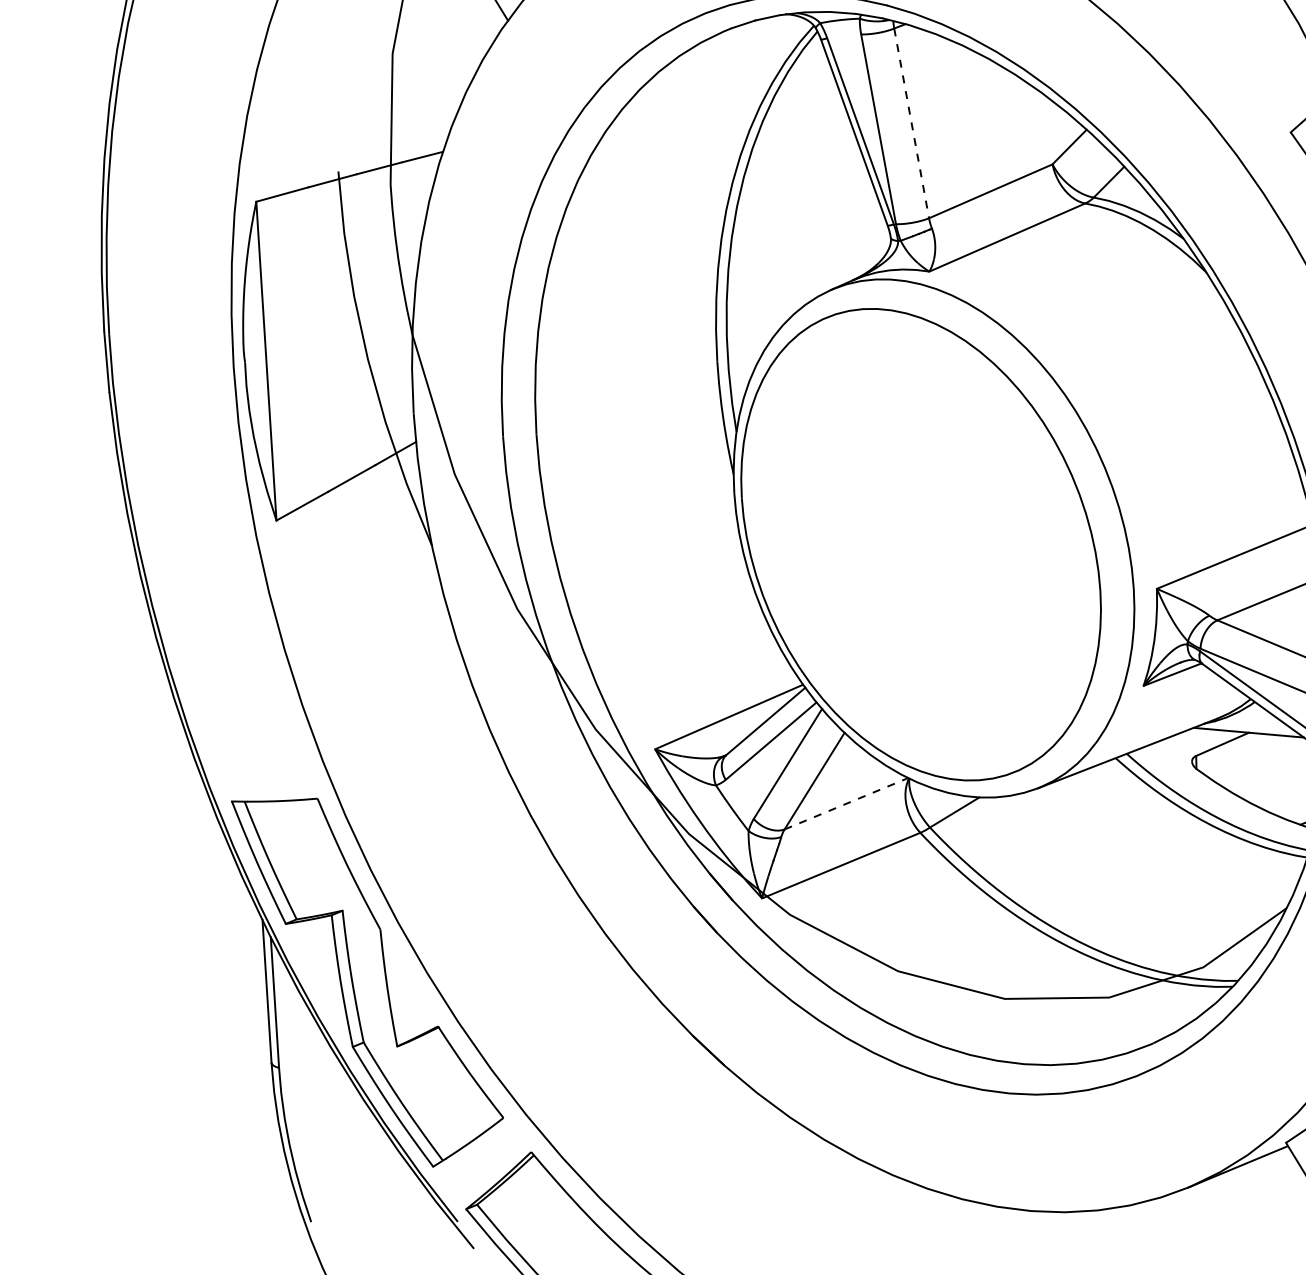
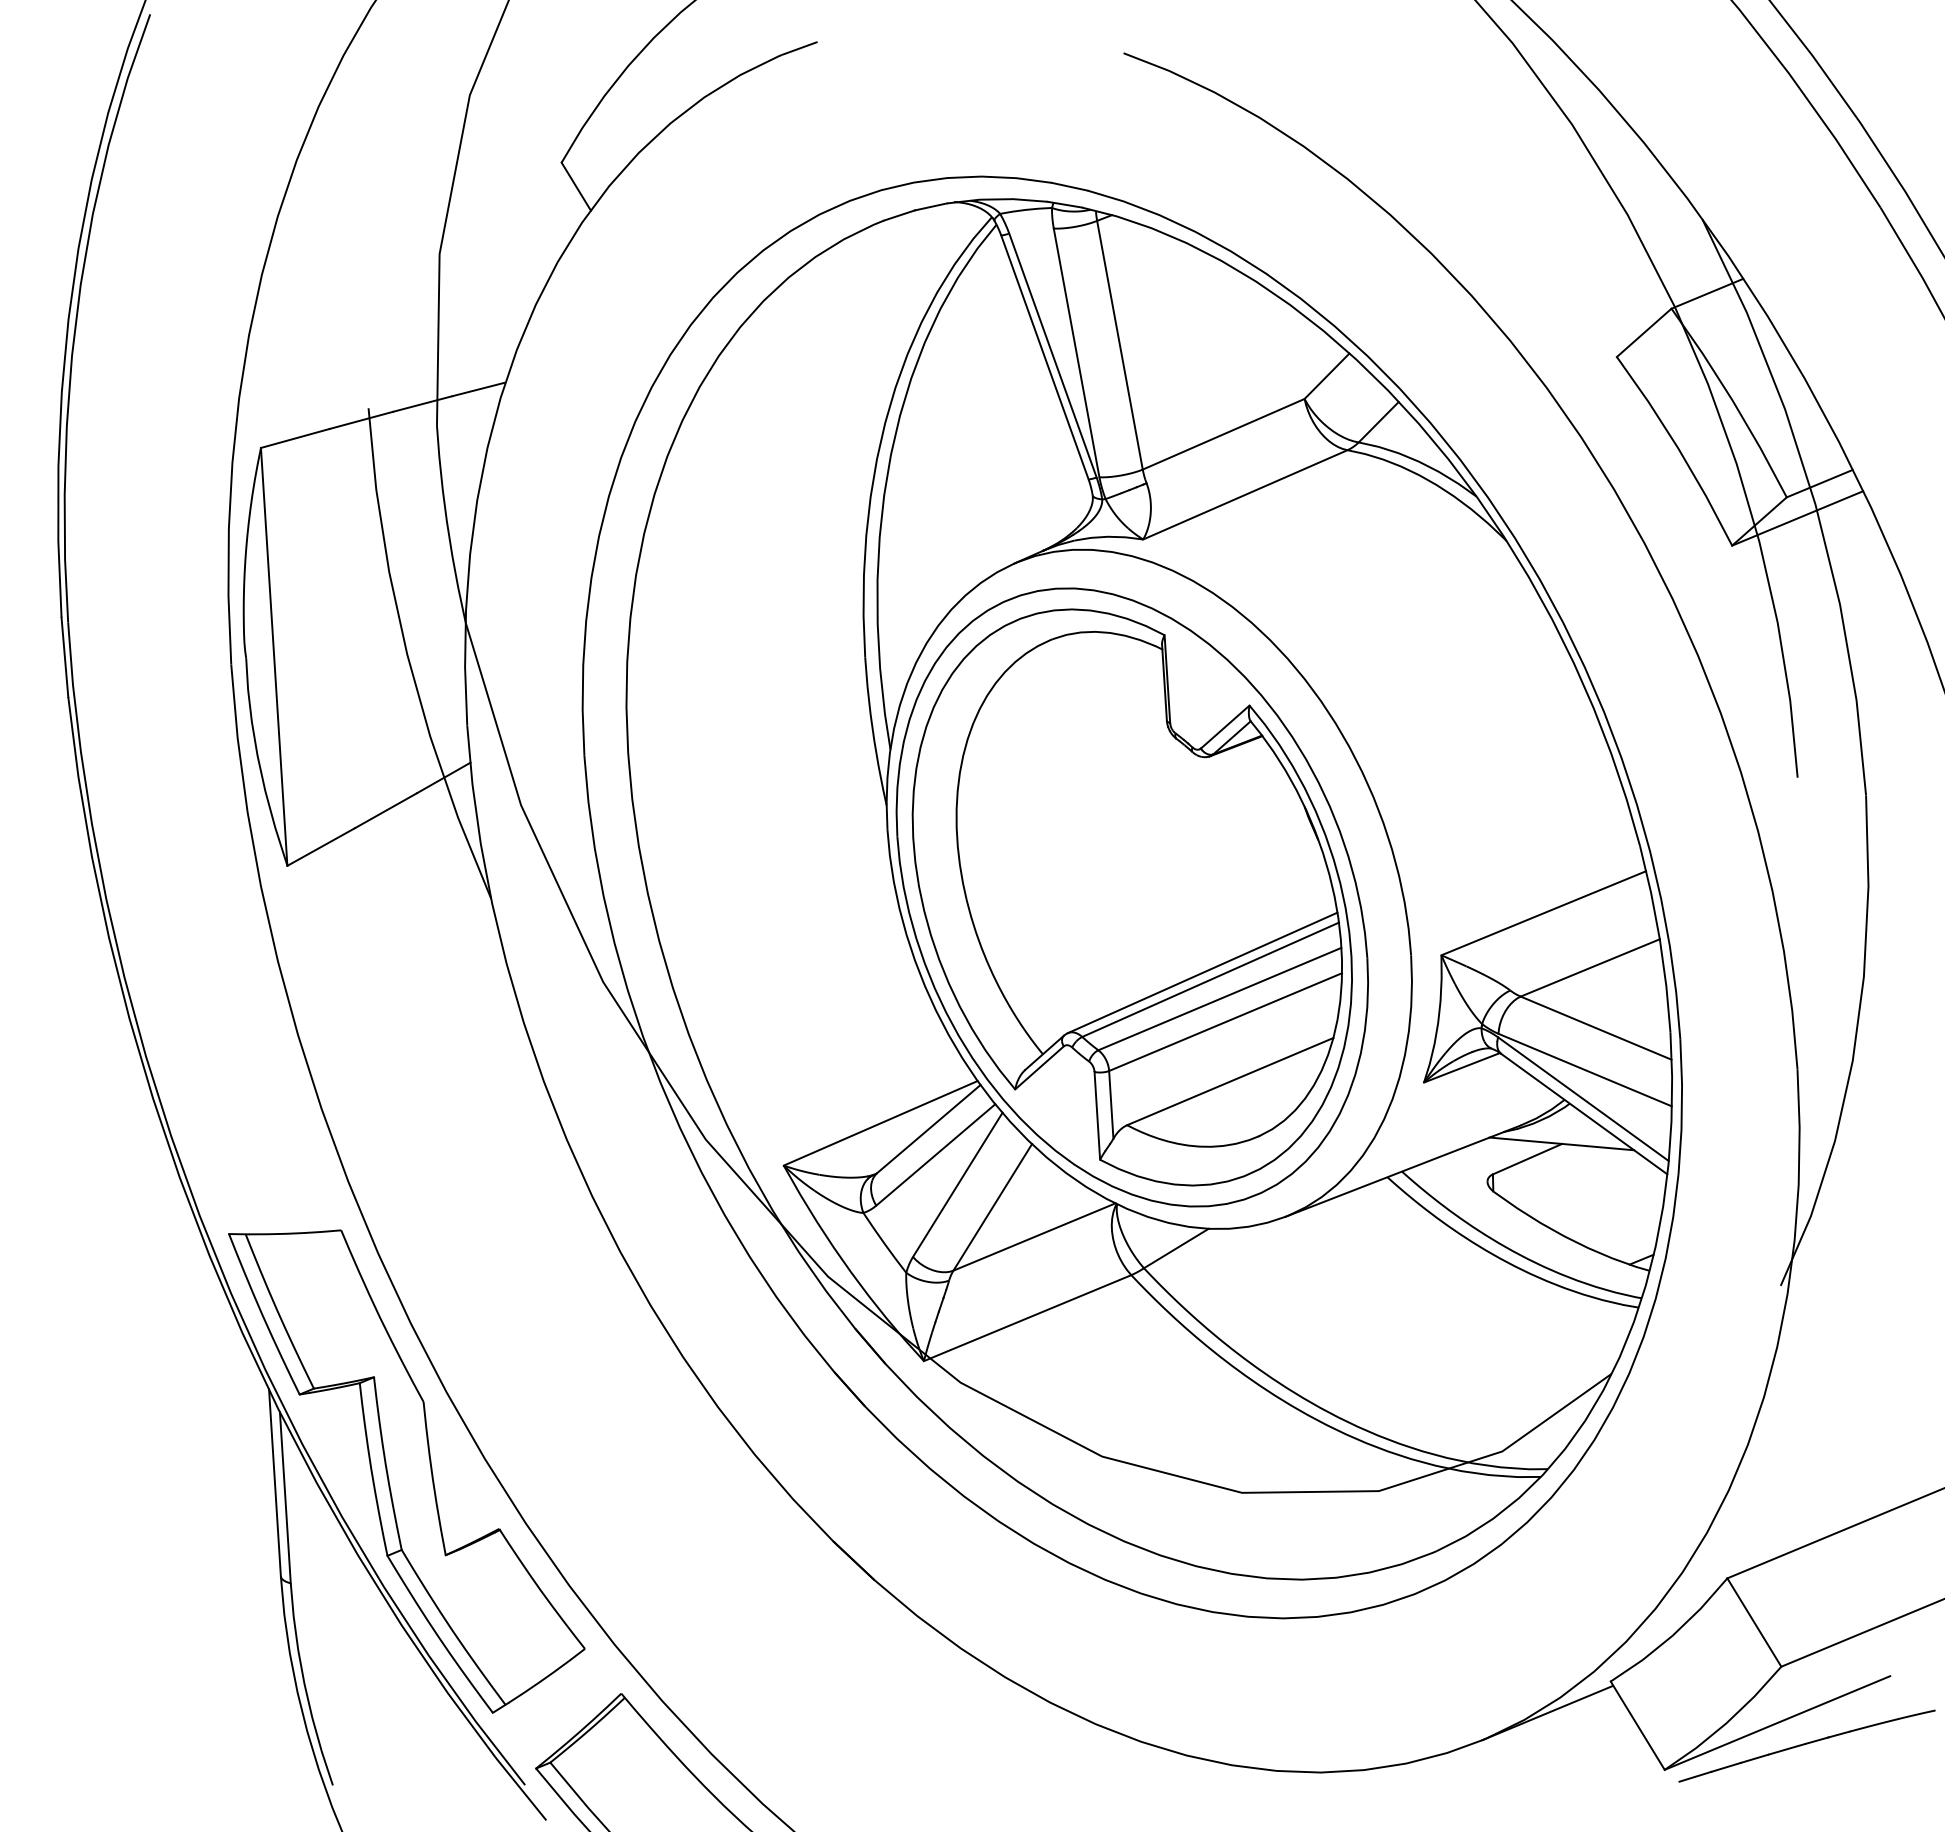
line: (912, 123) -> (1120, 345), dashed -> solid
part: (920, 544) -> (1131, 897), added
line: (846, 804) -> (1034, 1237), dashed -> solid

